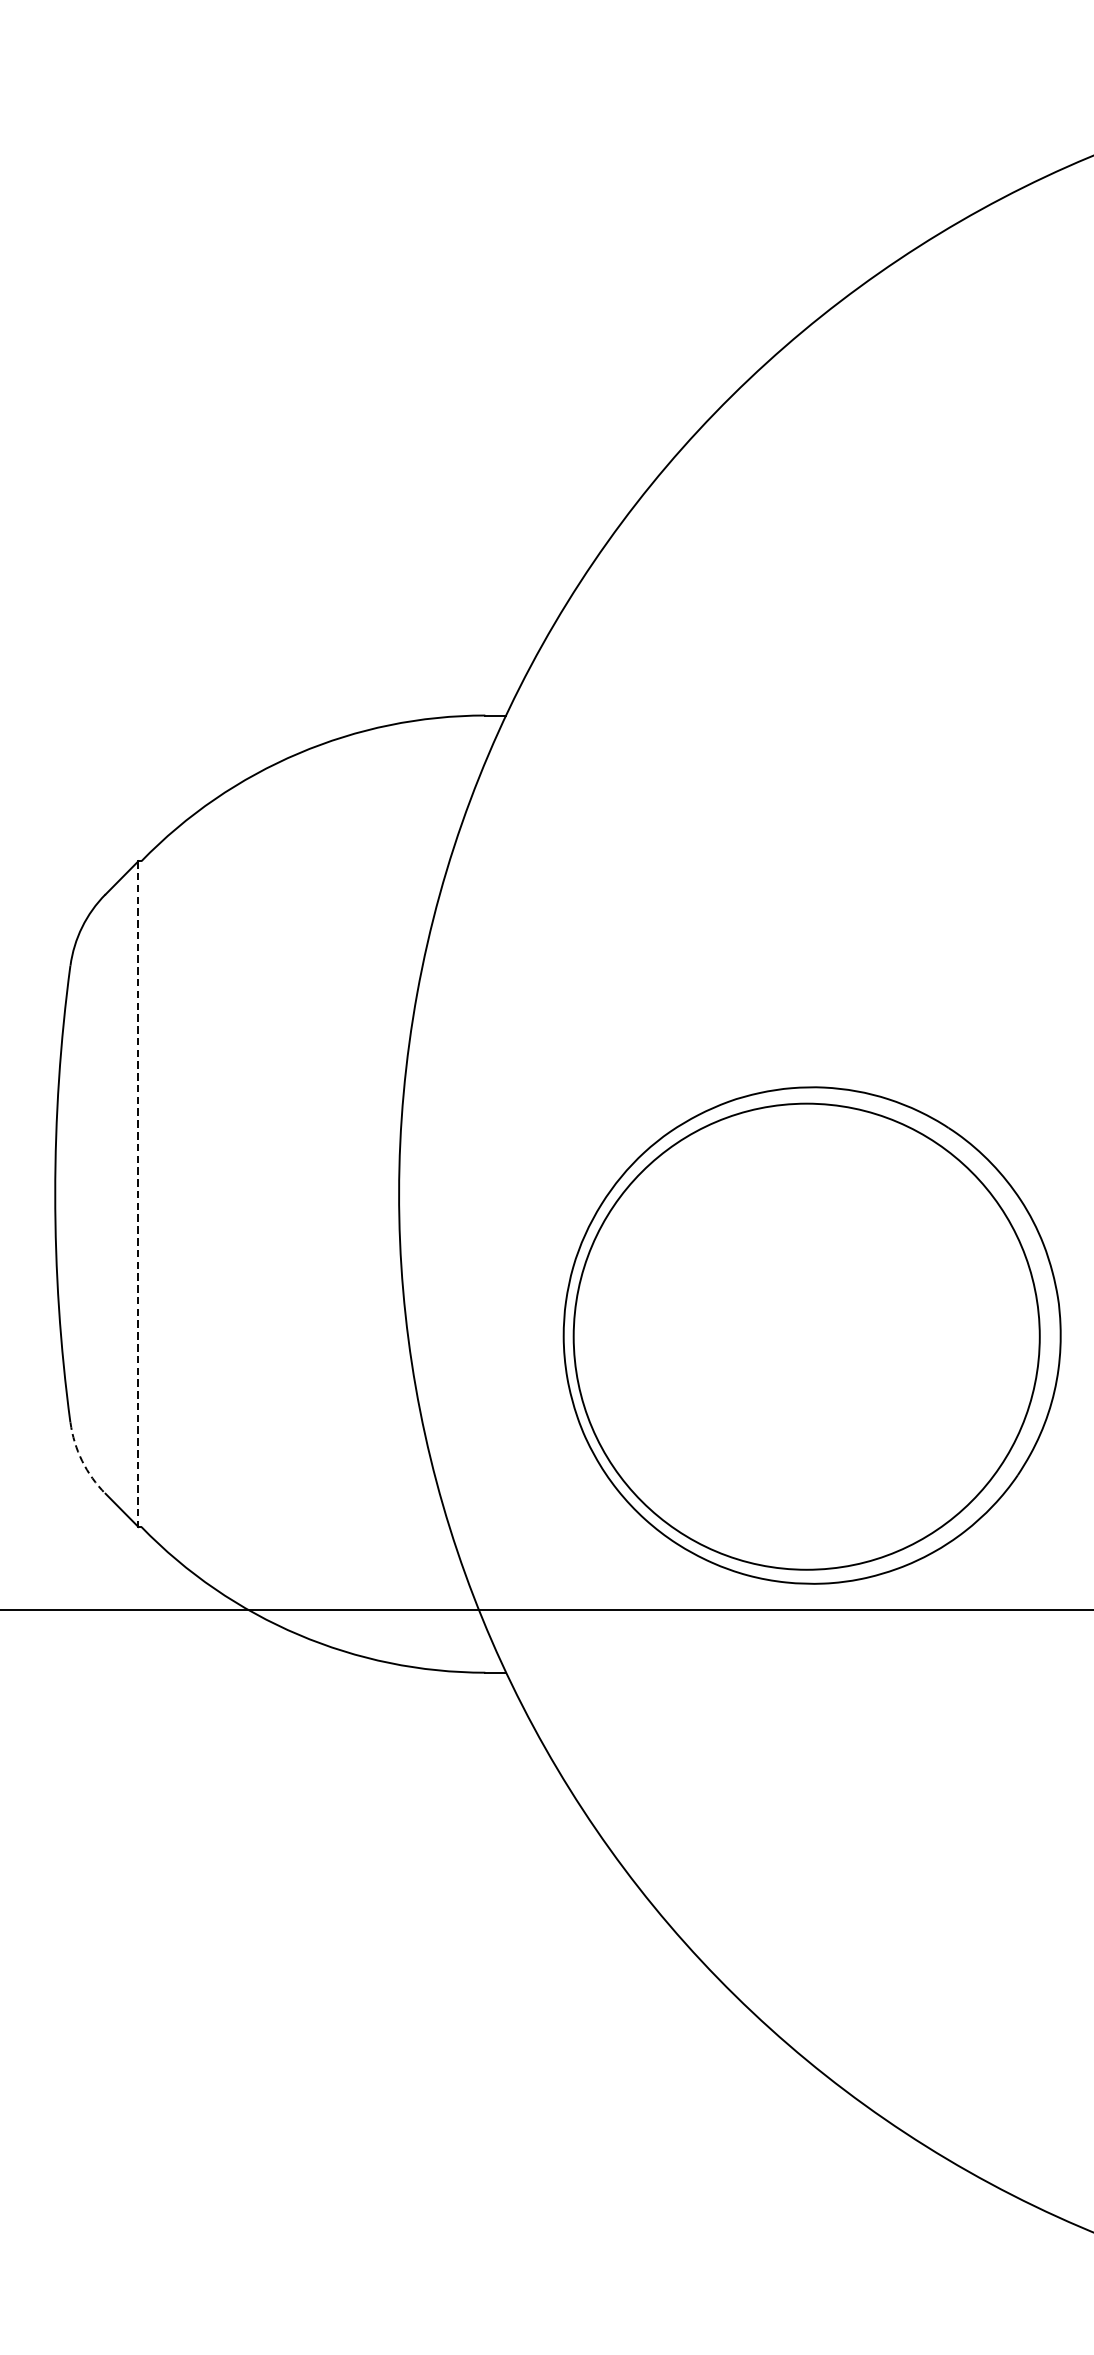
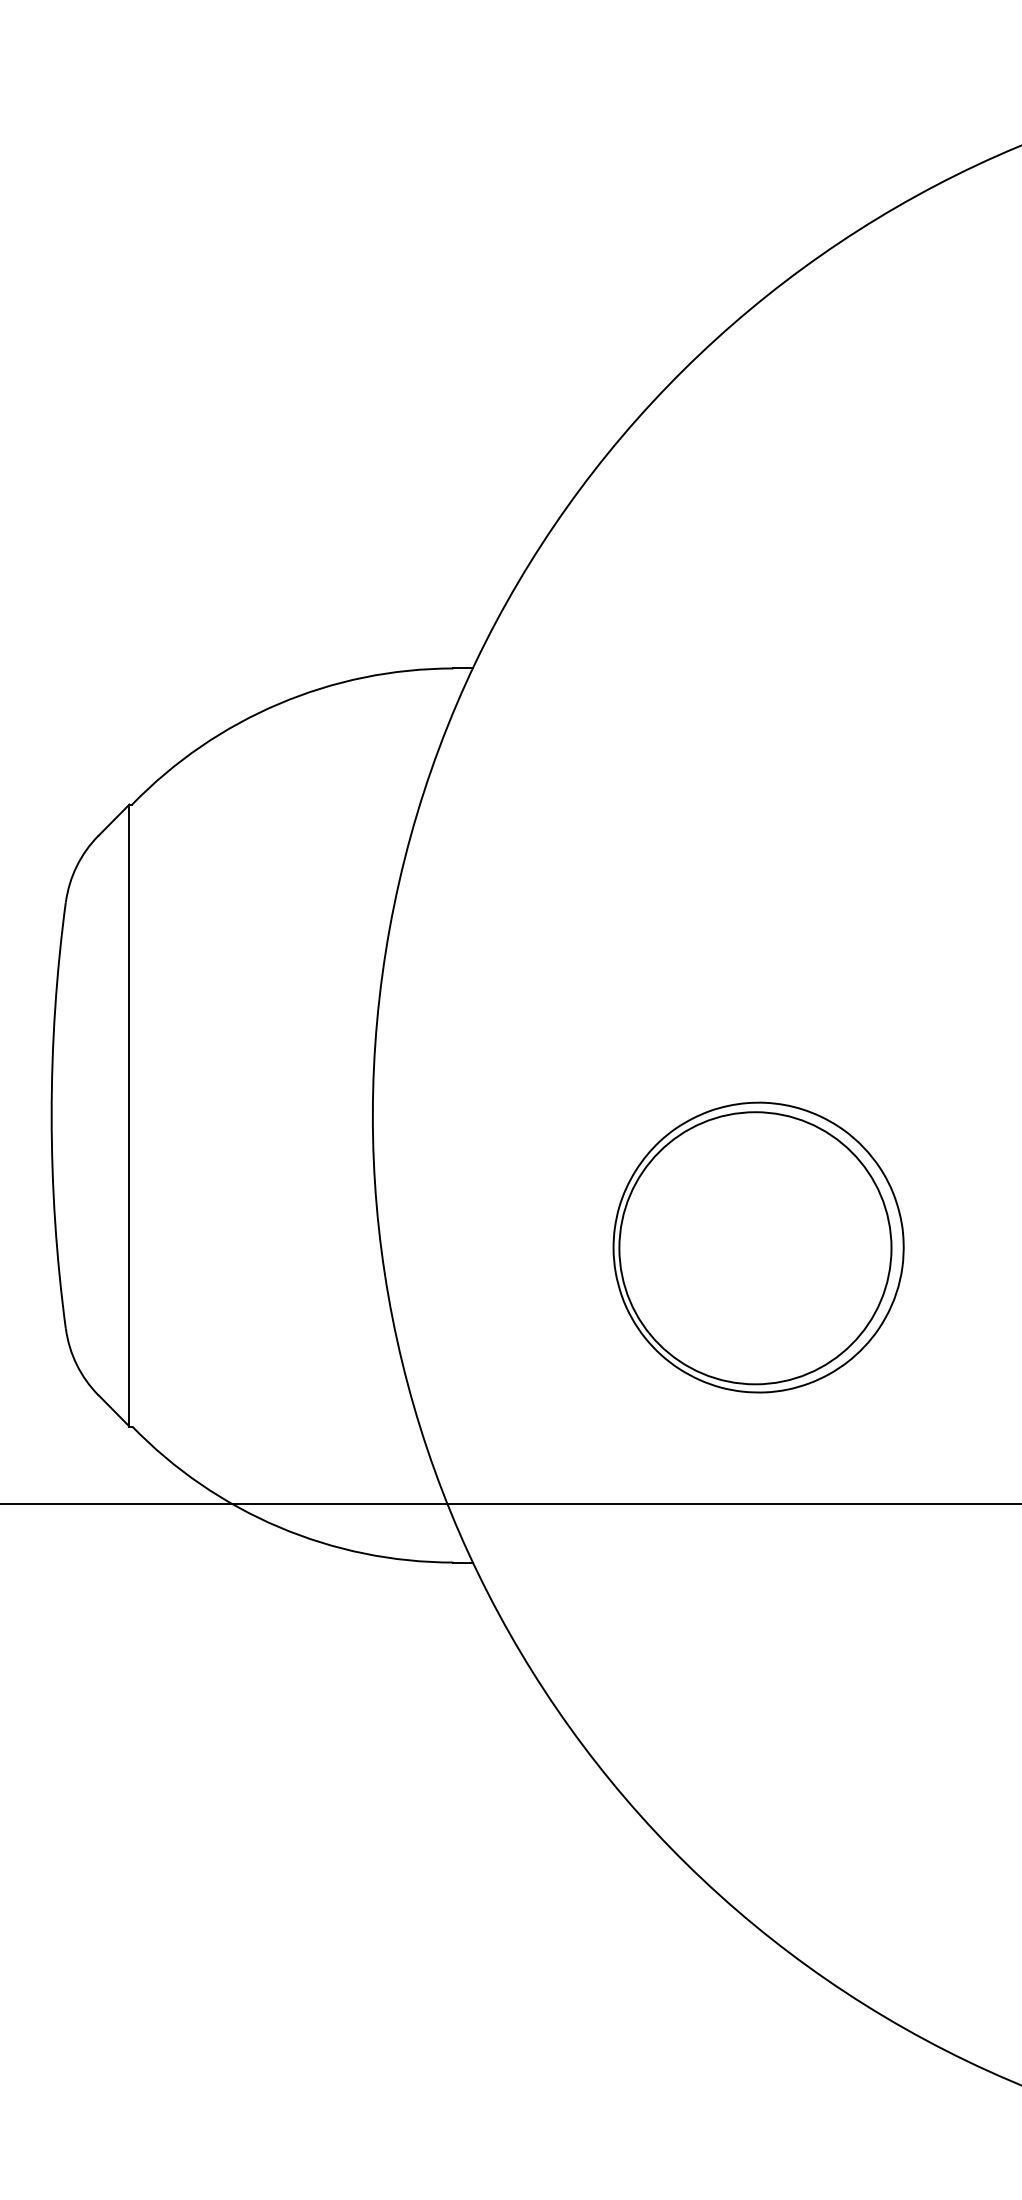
line: (138, 1194) -> (129, 1115), dashed -> solid
part: (811, 1335) -> (758, 1247), size x0.62
arc: (81, 1460) -> (76, 1364), dashed -> solid

